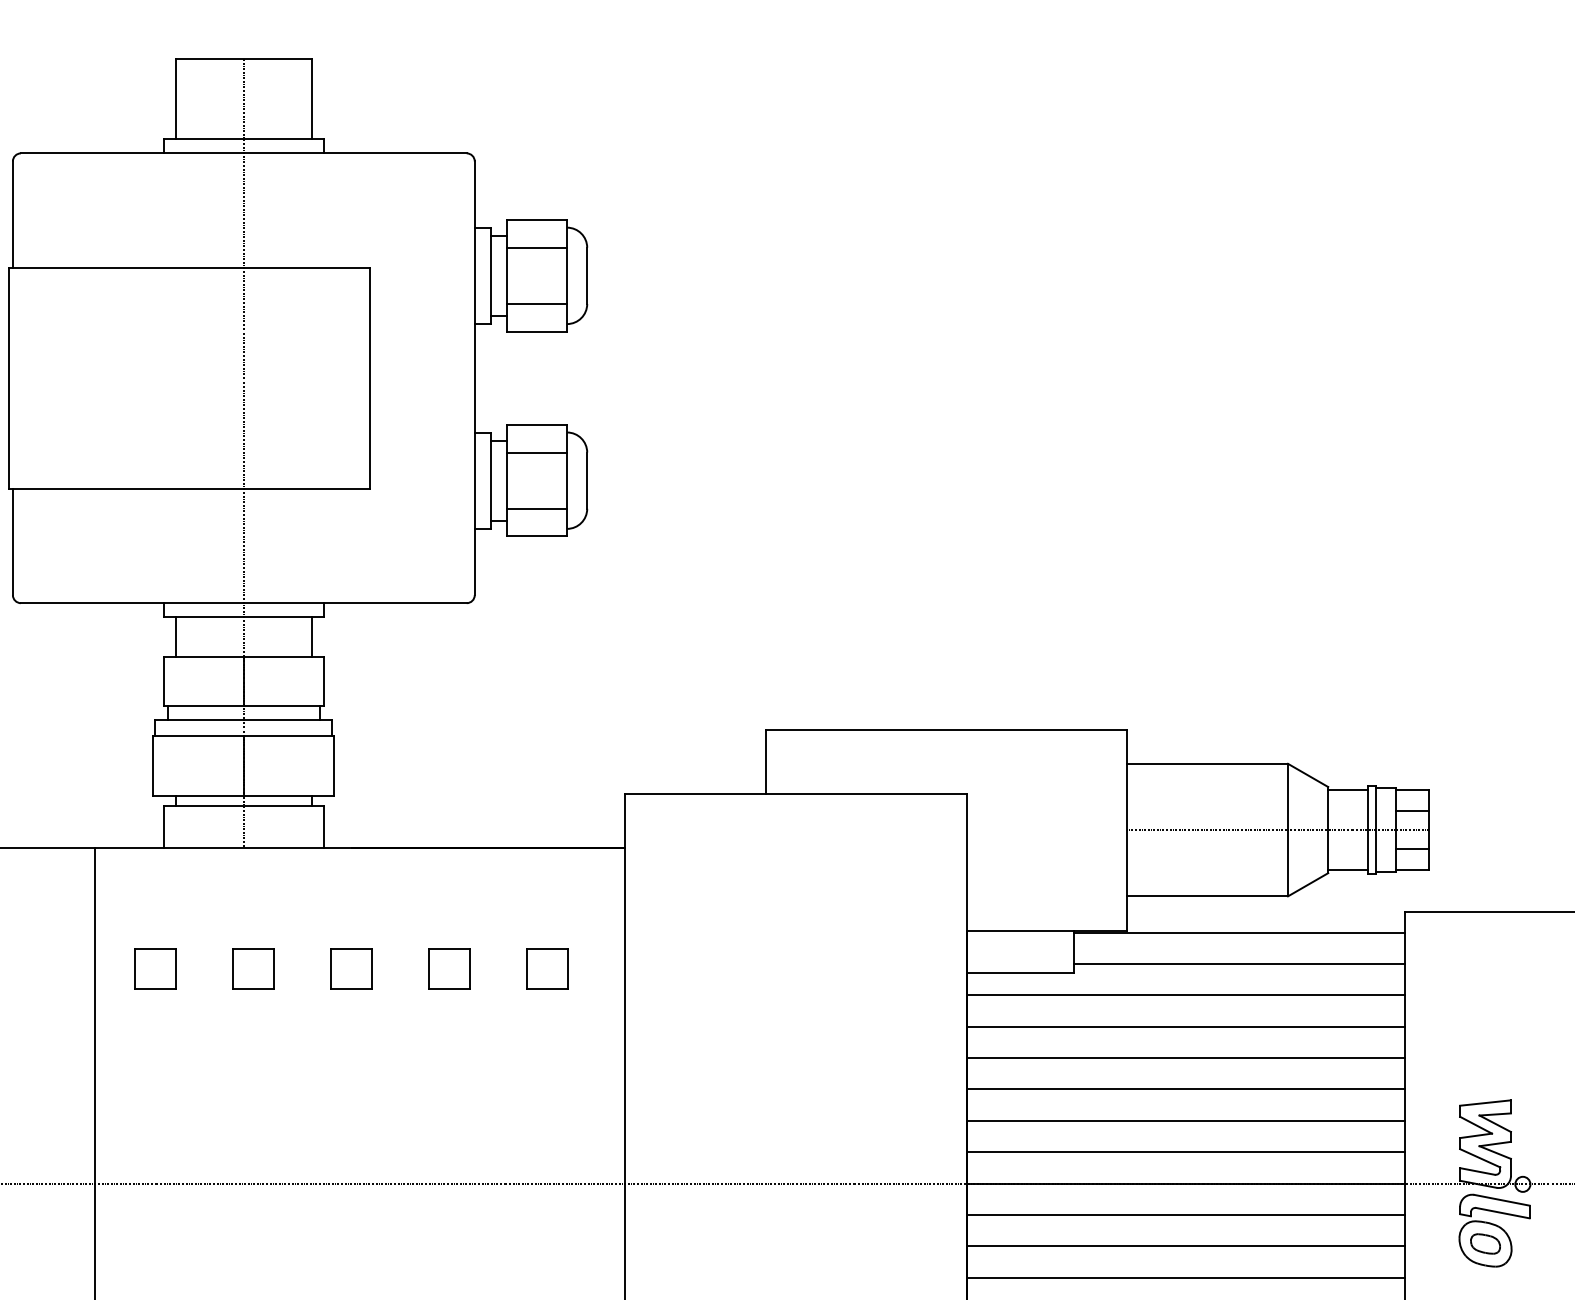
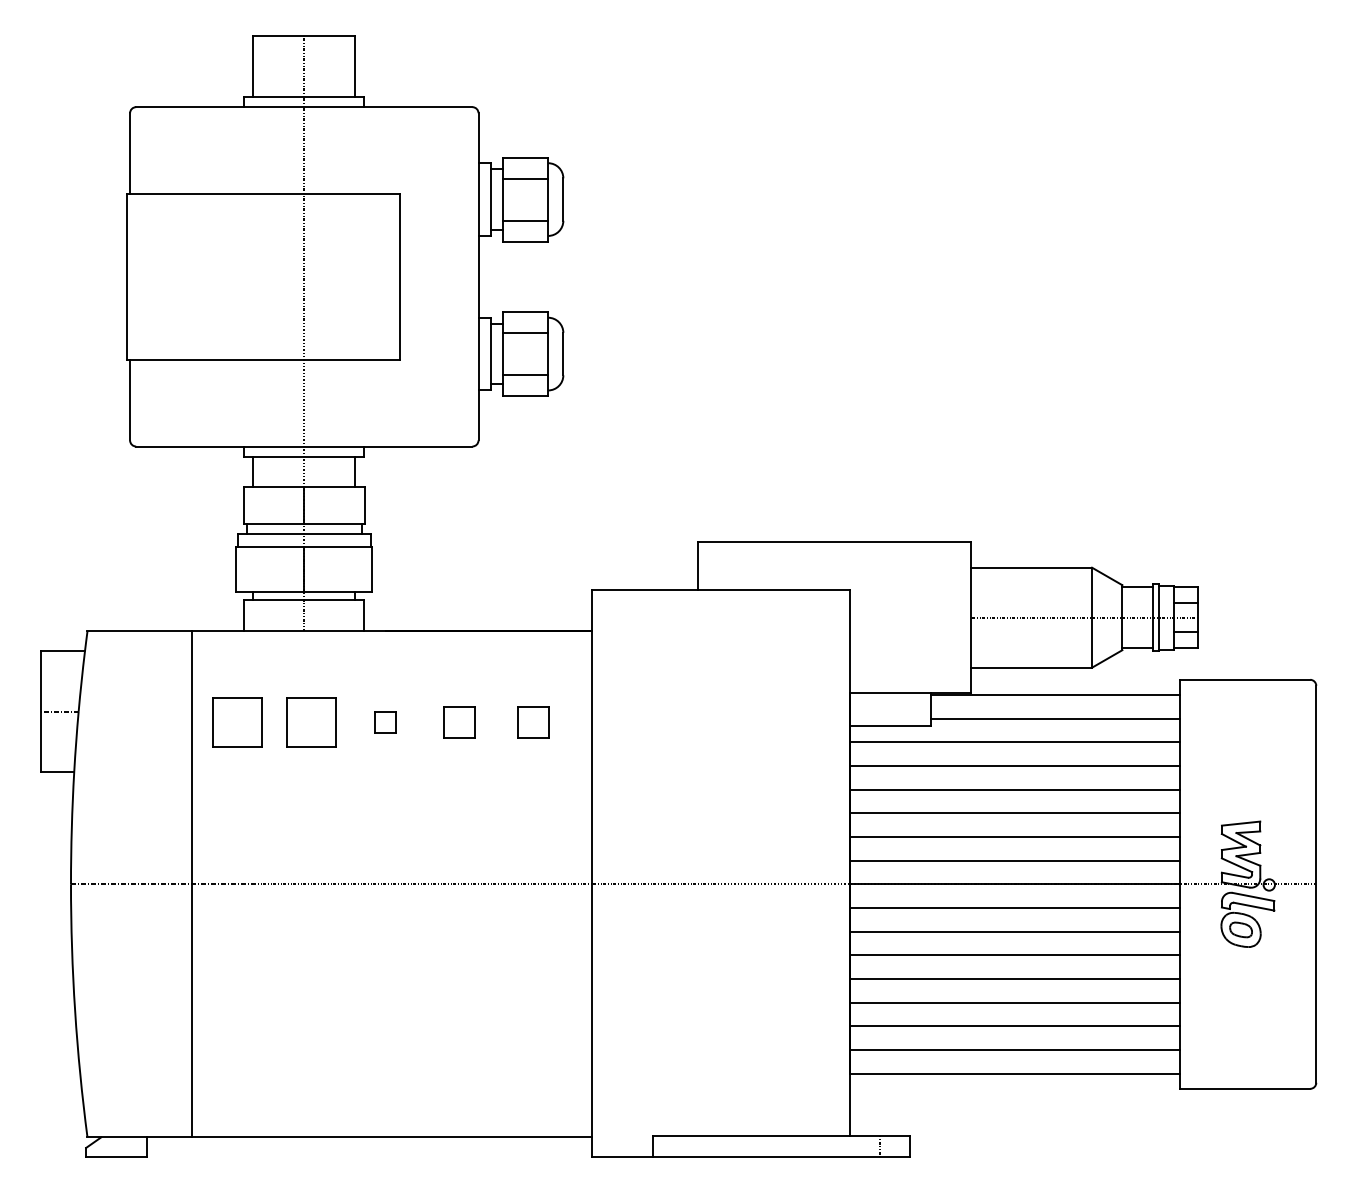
part: (155, 969) -> (237, 722), size x1.6
part: (253, 969) -> (311, 722), size x1.6
part: (351, 969) -> (385, 722), size x0.7

